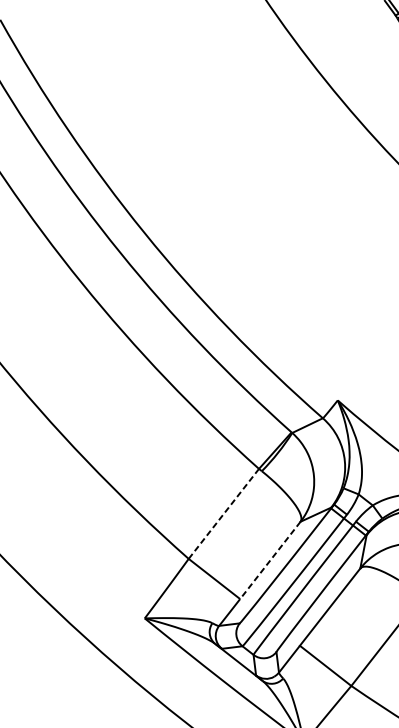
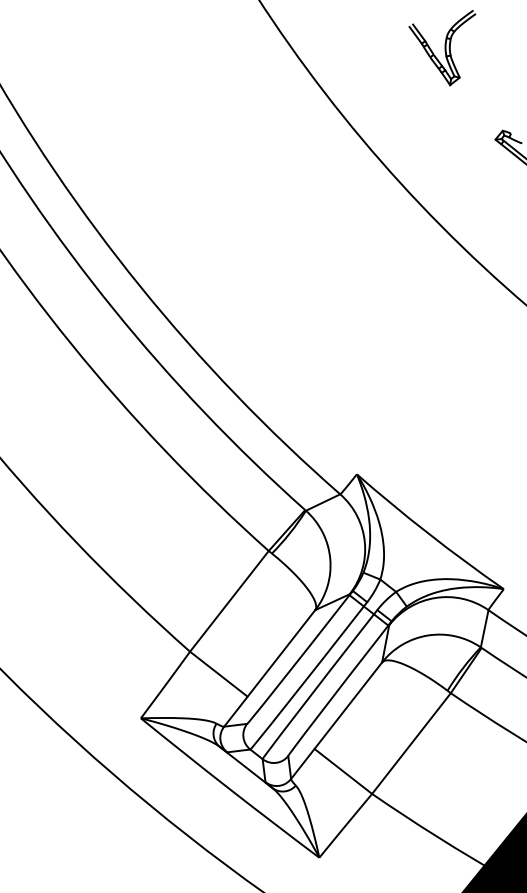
line: (223, 514) -> (229, 601), dashed -> solid
line: (270, 560) -> (281, 653), dashed -> solid

